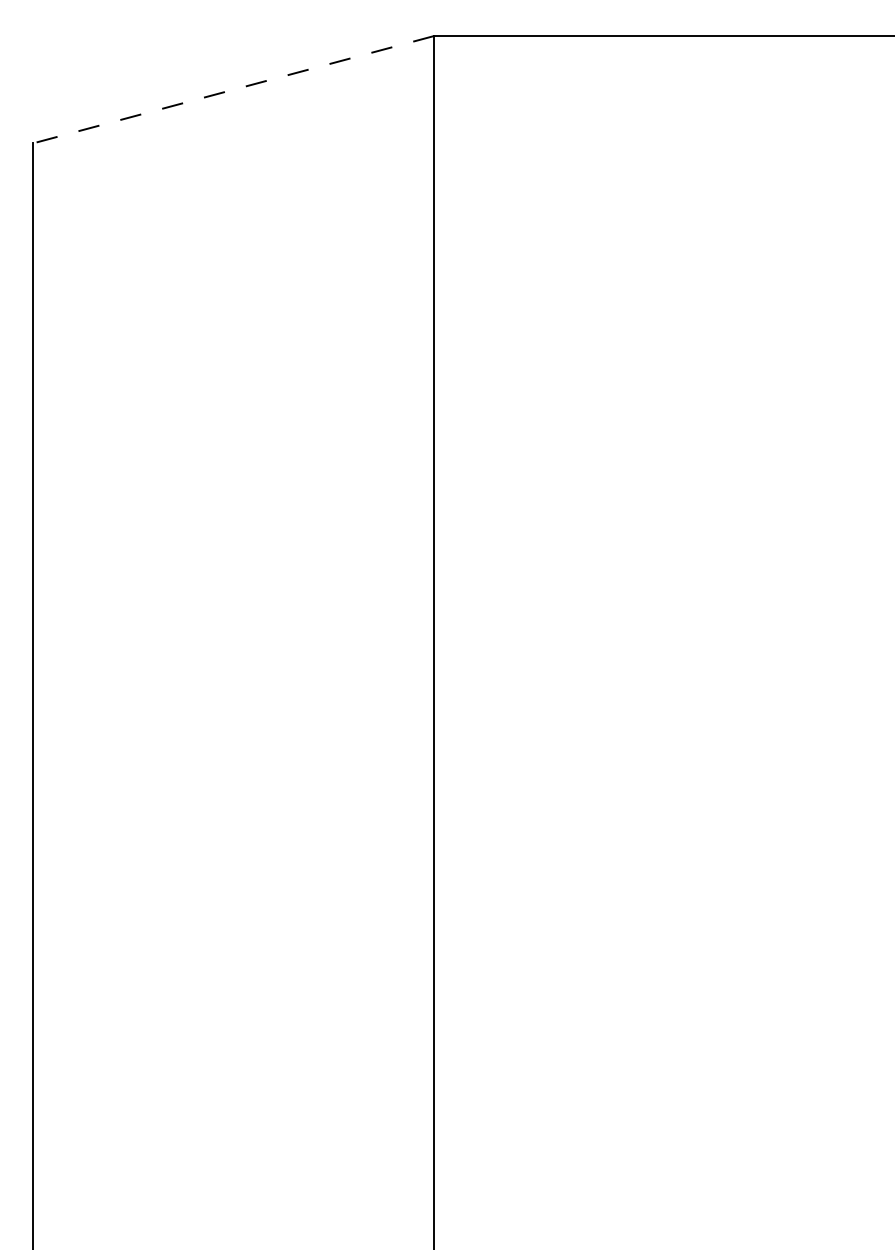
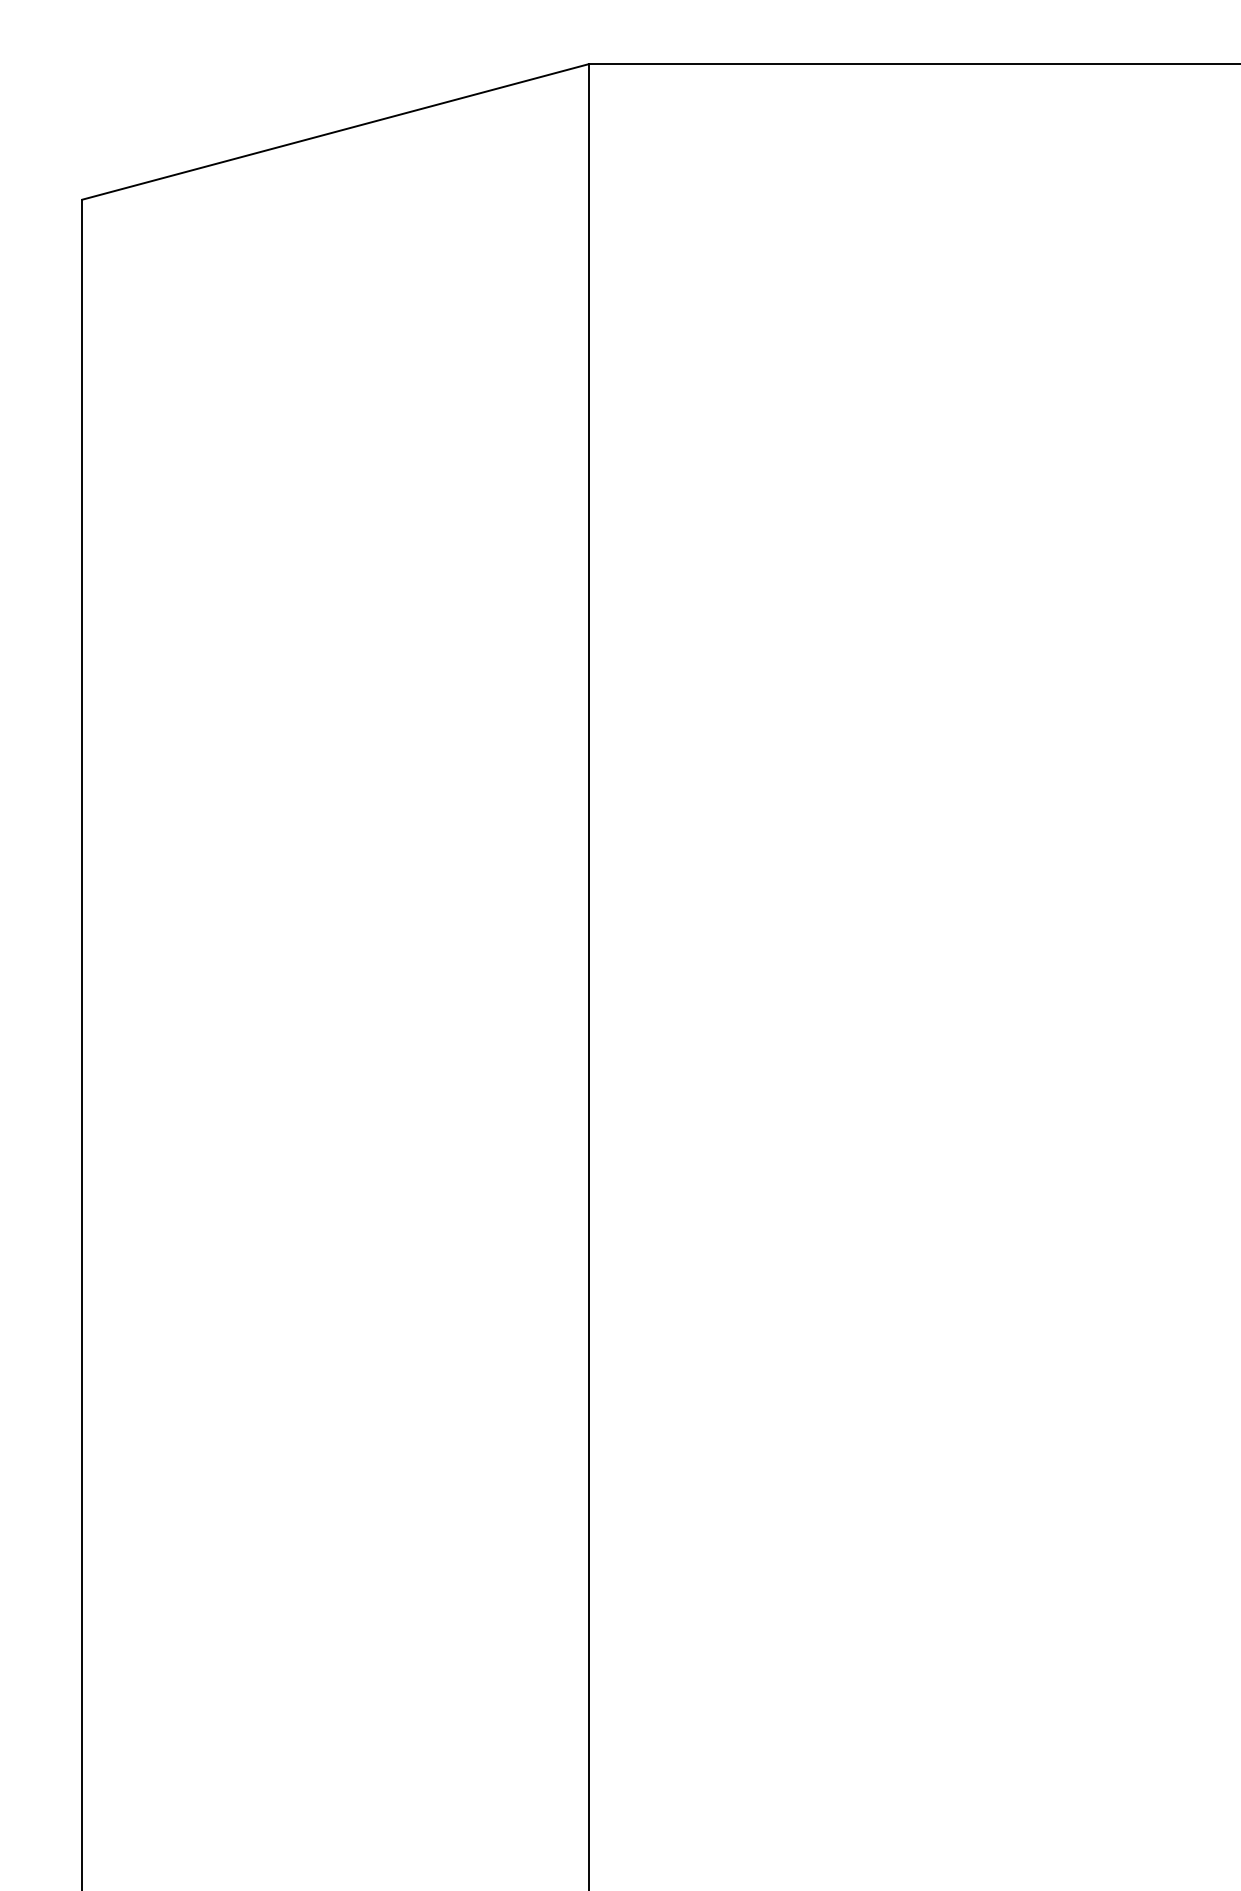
line: (233, 90) -> (335, 132), dashed -> solid

